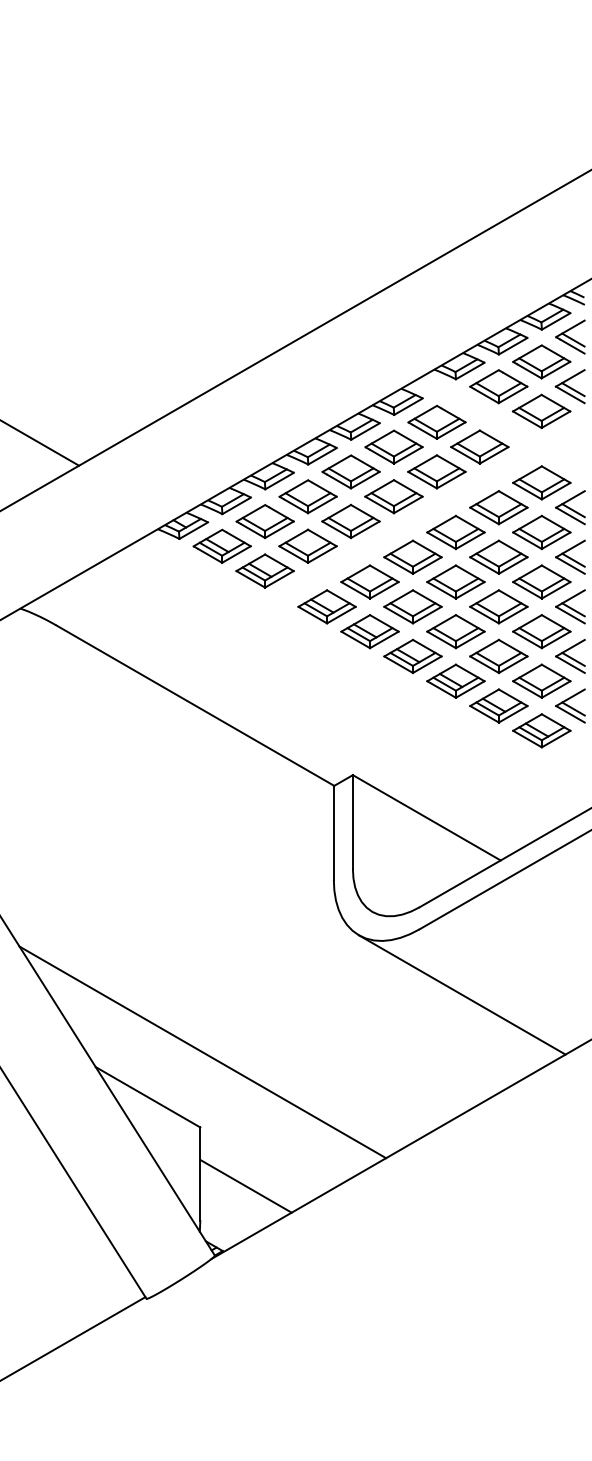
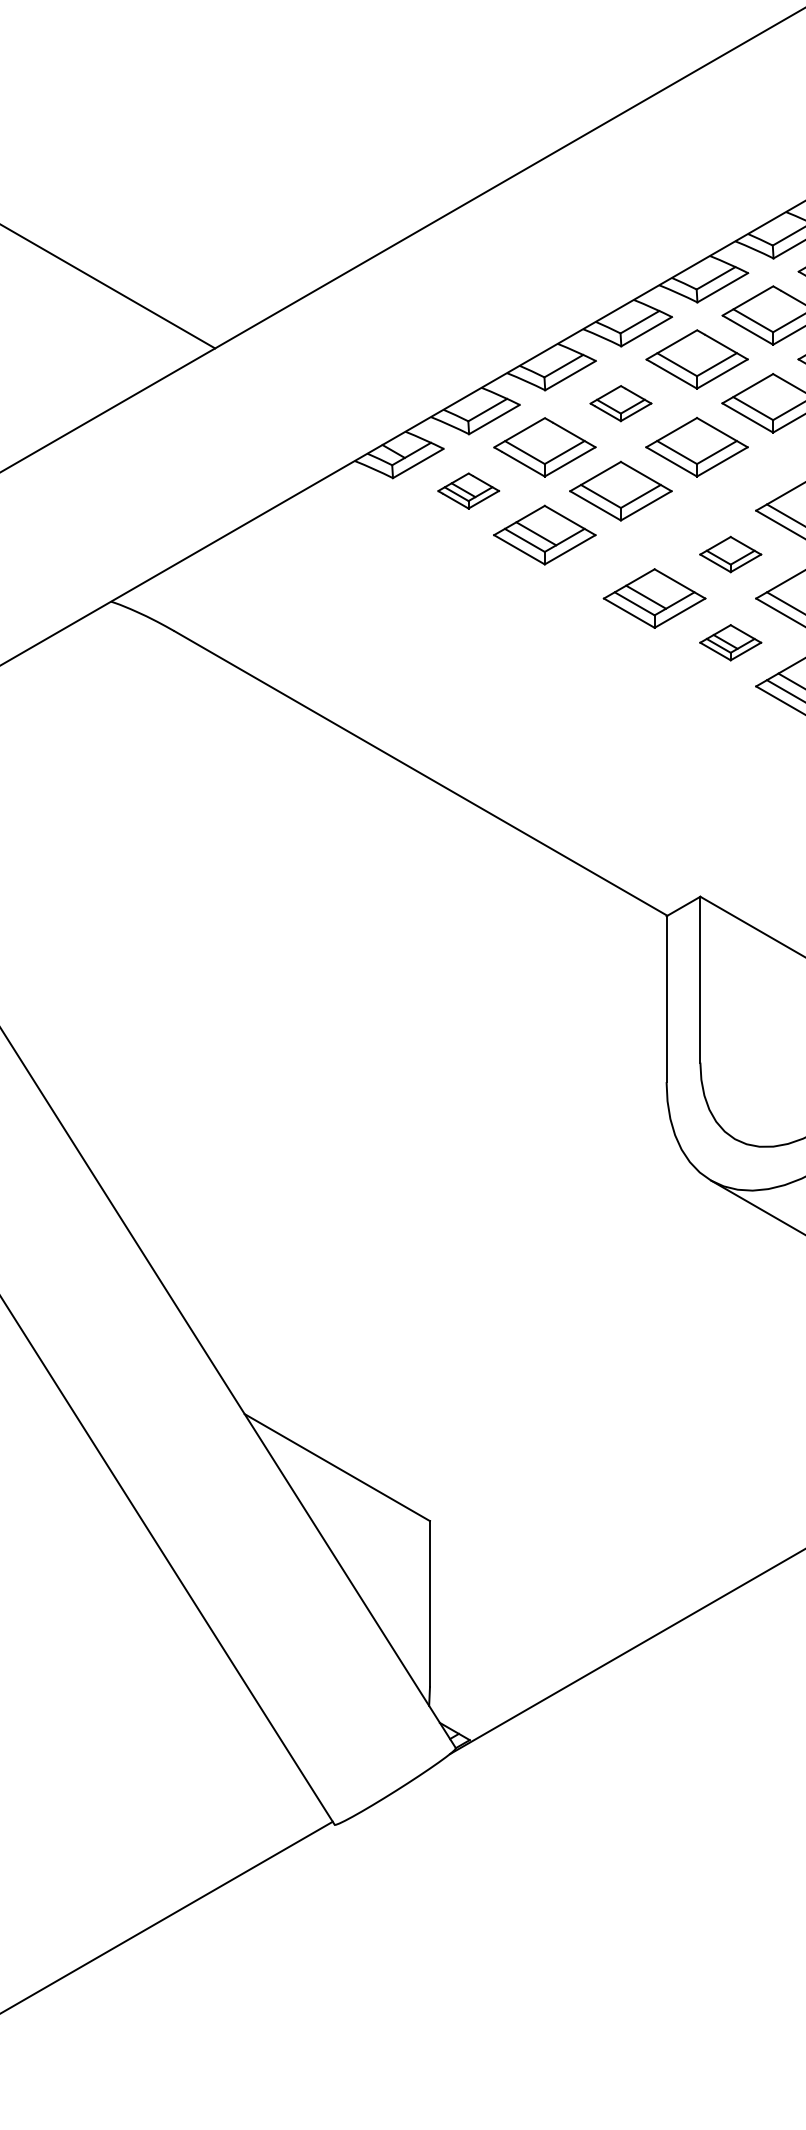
part: (307, 496) -> (619, 402), size x0.6
part: (221, 545) -> (467, 489), size x0.6
part: (369, 581) -> (729, 553), size x0.6
part: (369, 631) -> (729, 642), size x0.6
line: (202, 1052) -> (433, 1388), removed
line: (245, 1185) -> (510, 1623), removed

